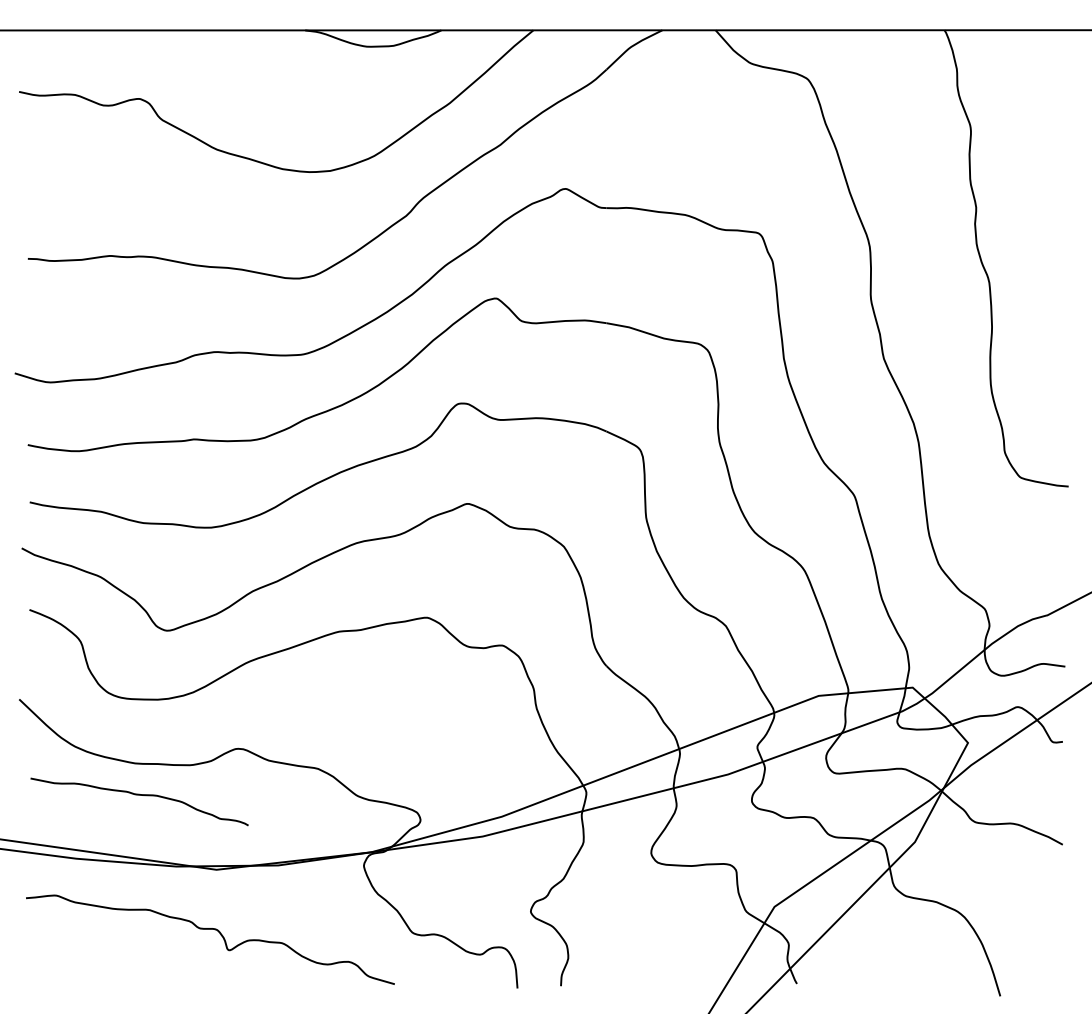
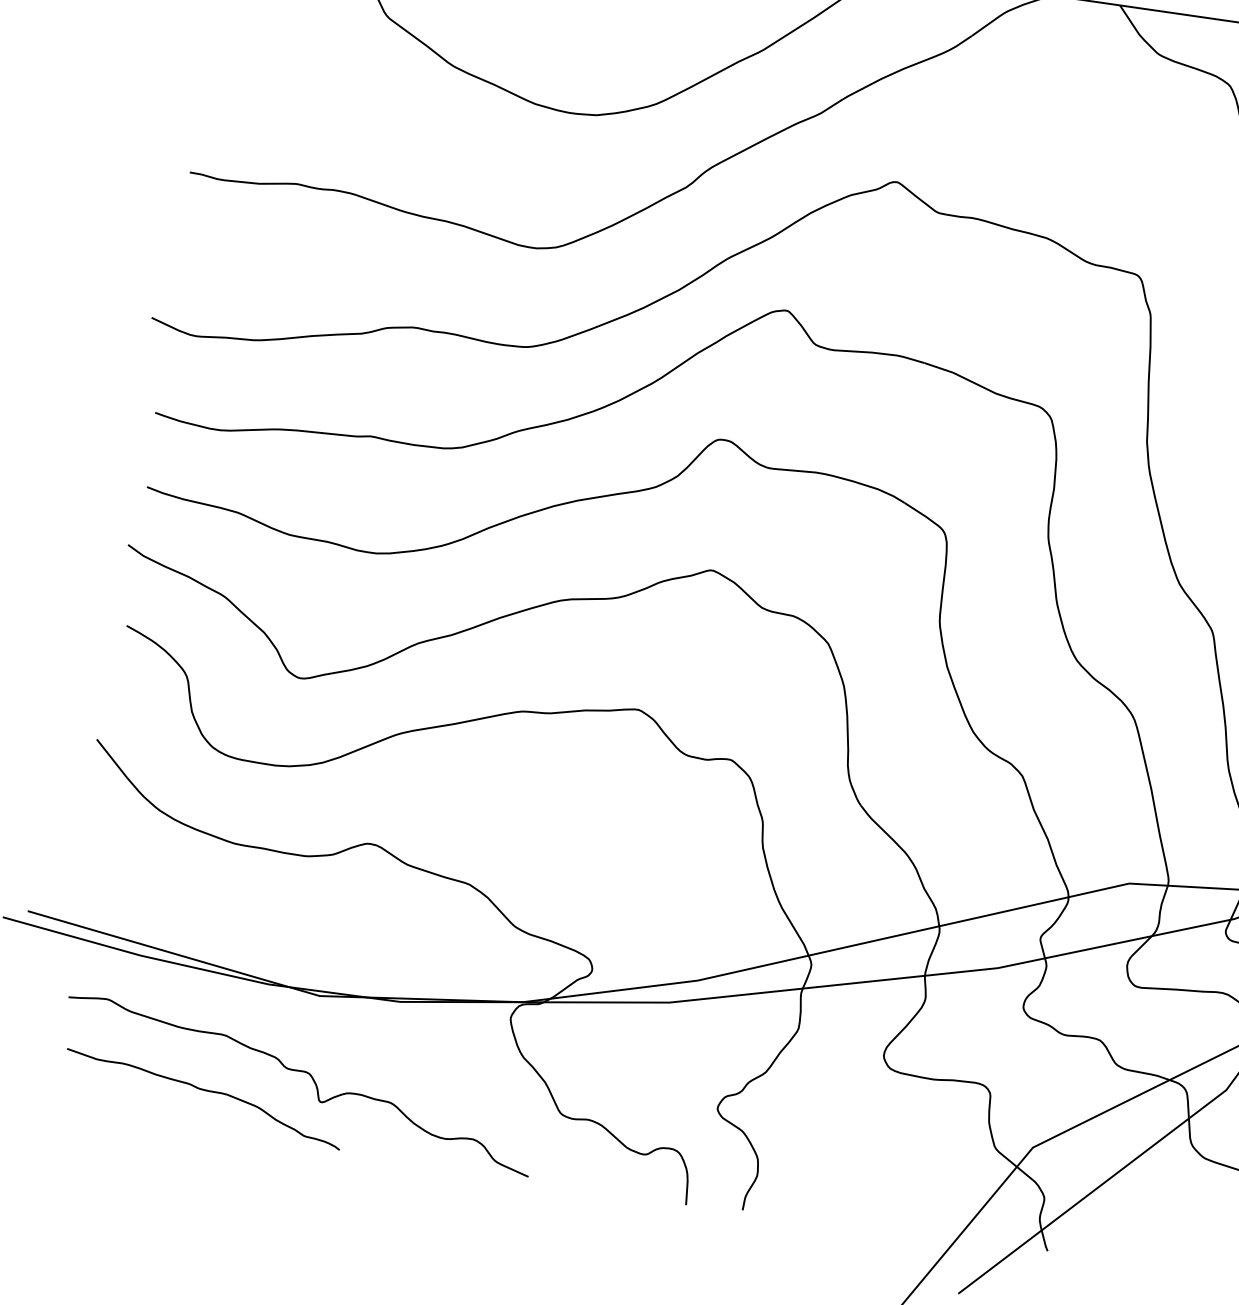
curve: (139, 795) -> (204, 1091), moved

